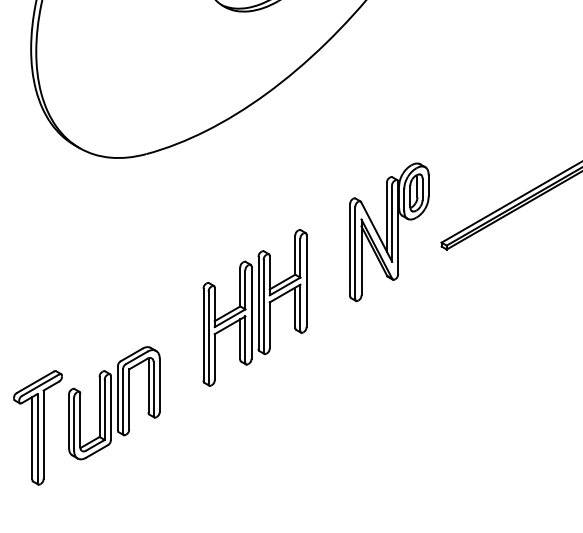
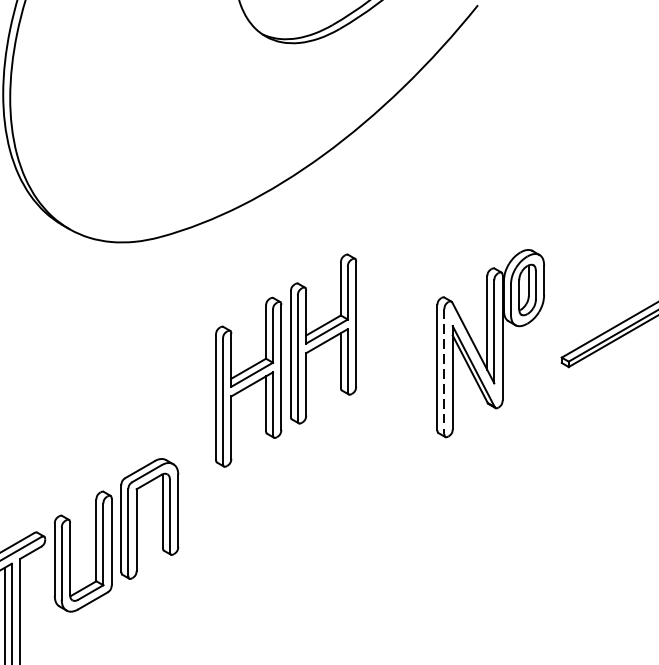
line: (355, 252) -> (444, 371), solid -> dashed
part: (254, 307) -> (285, 360), moved
part: (114, 403) -> (116, 535), moved

